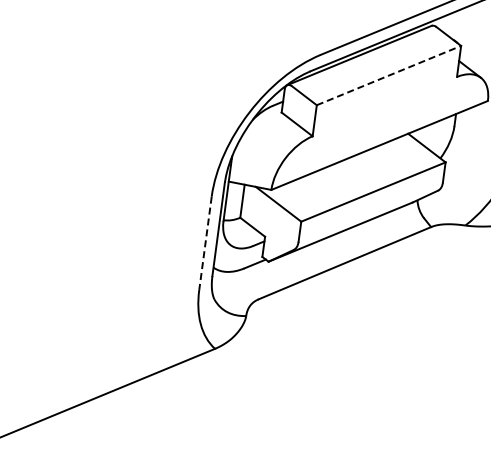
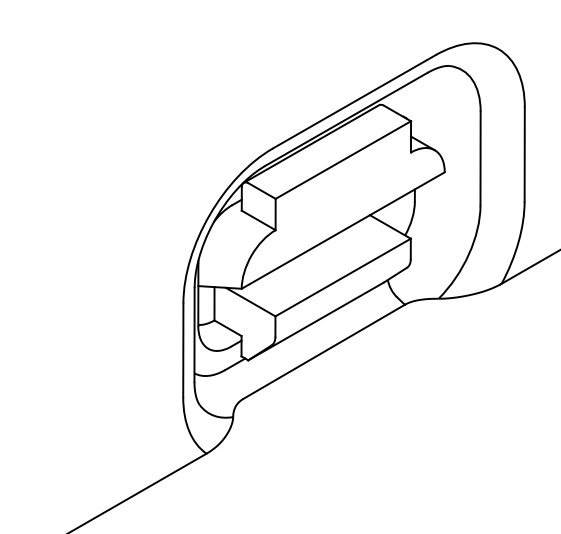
line: (389, 75) -> (343, 159), dashed -> solid
line: (205, 243) -> (183, 350), dashed -> solid

